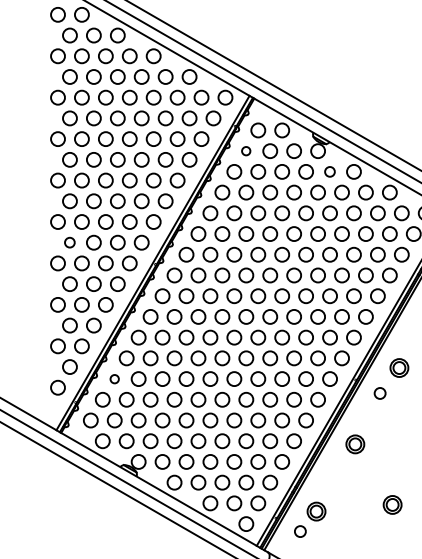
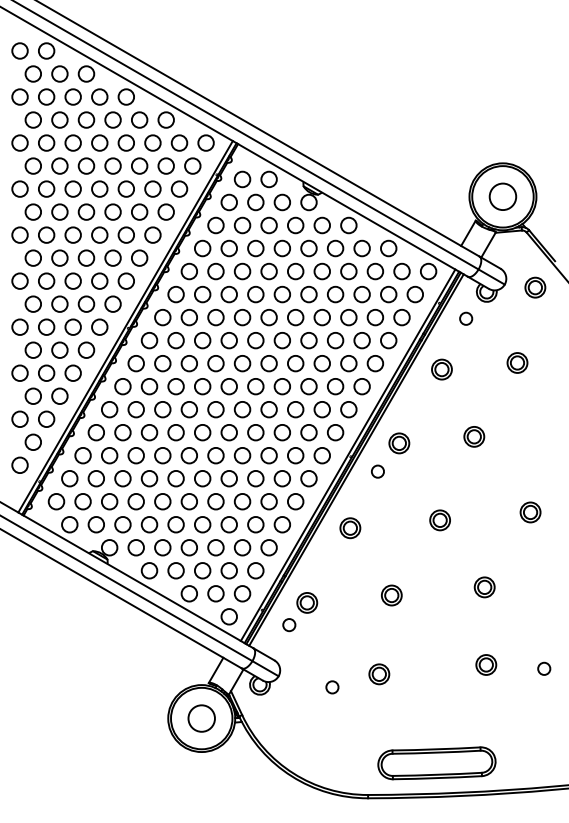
circle: (245, 151) -> (228, 202), size x1.67
circle: (329, 171) -> (321, 225), size x1.43
circle: (69, 242) -> (32, 303), size x1.43
circle: (114, 378) -> (82, 455), size x1.67

